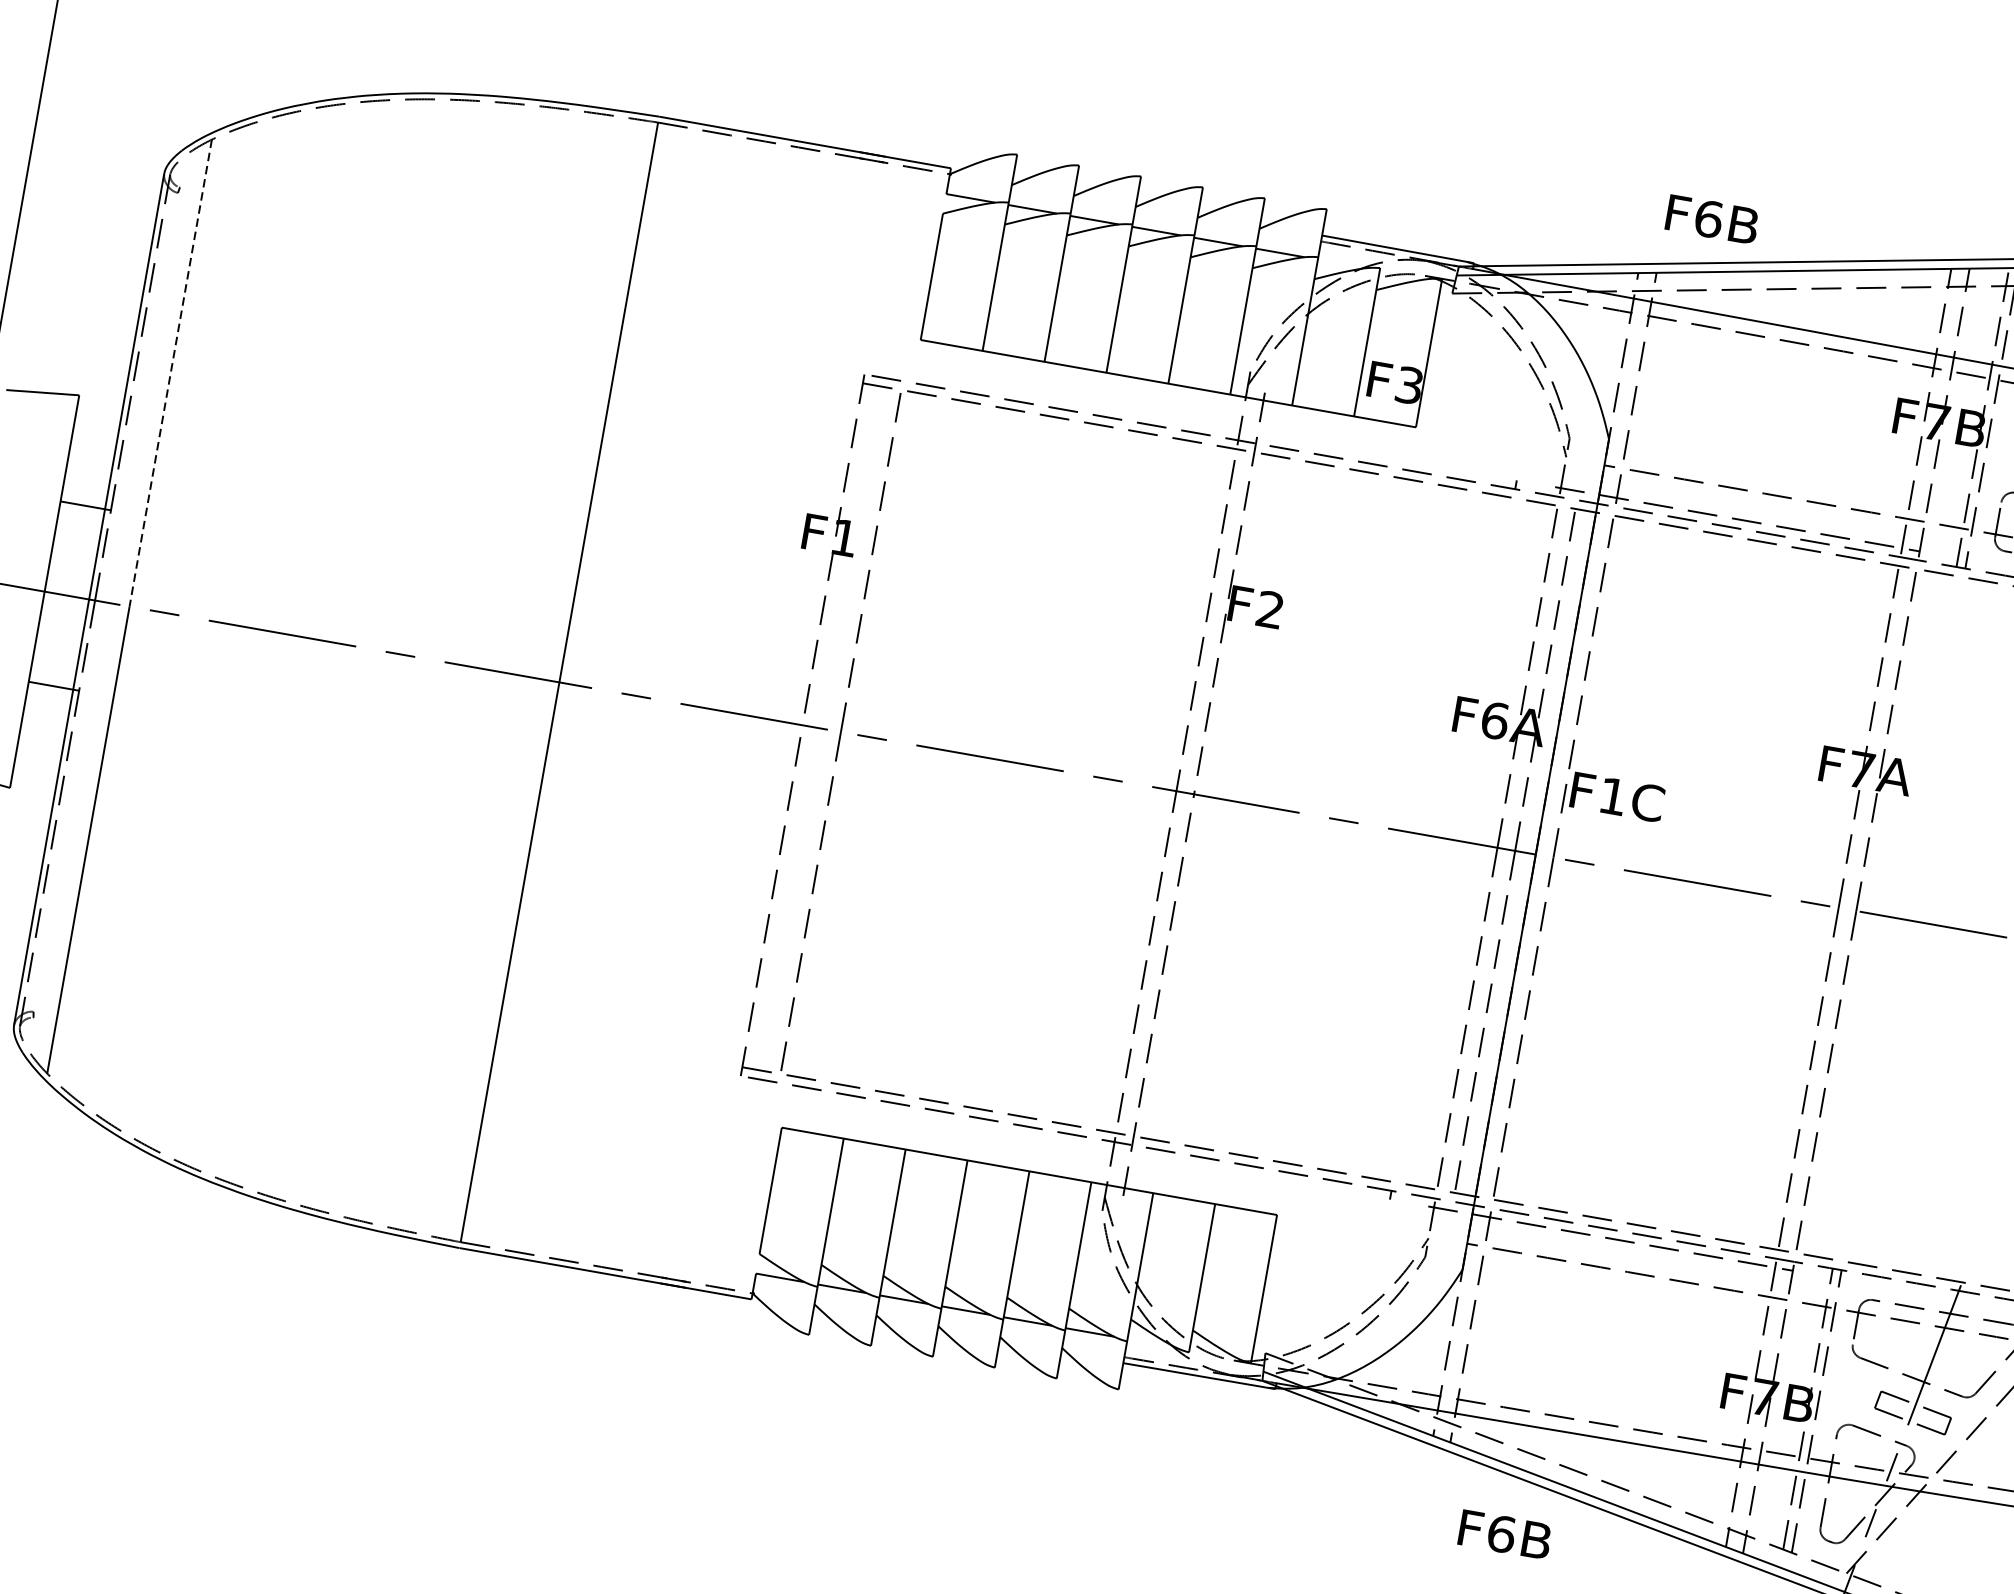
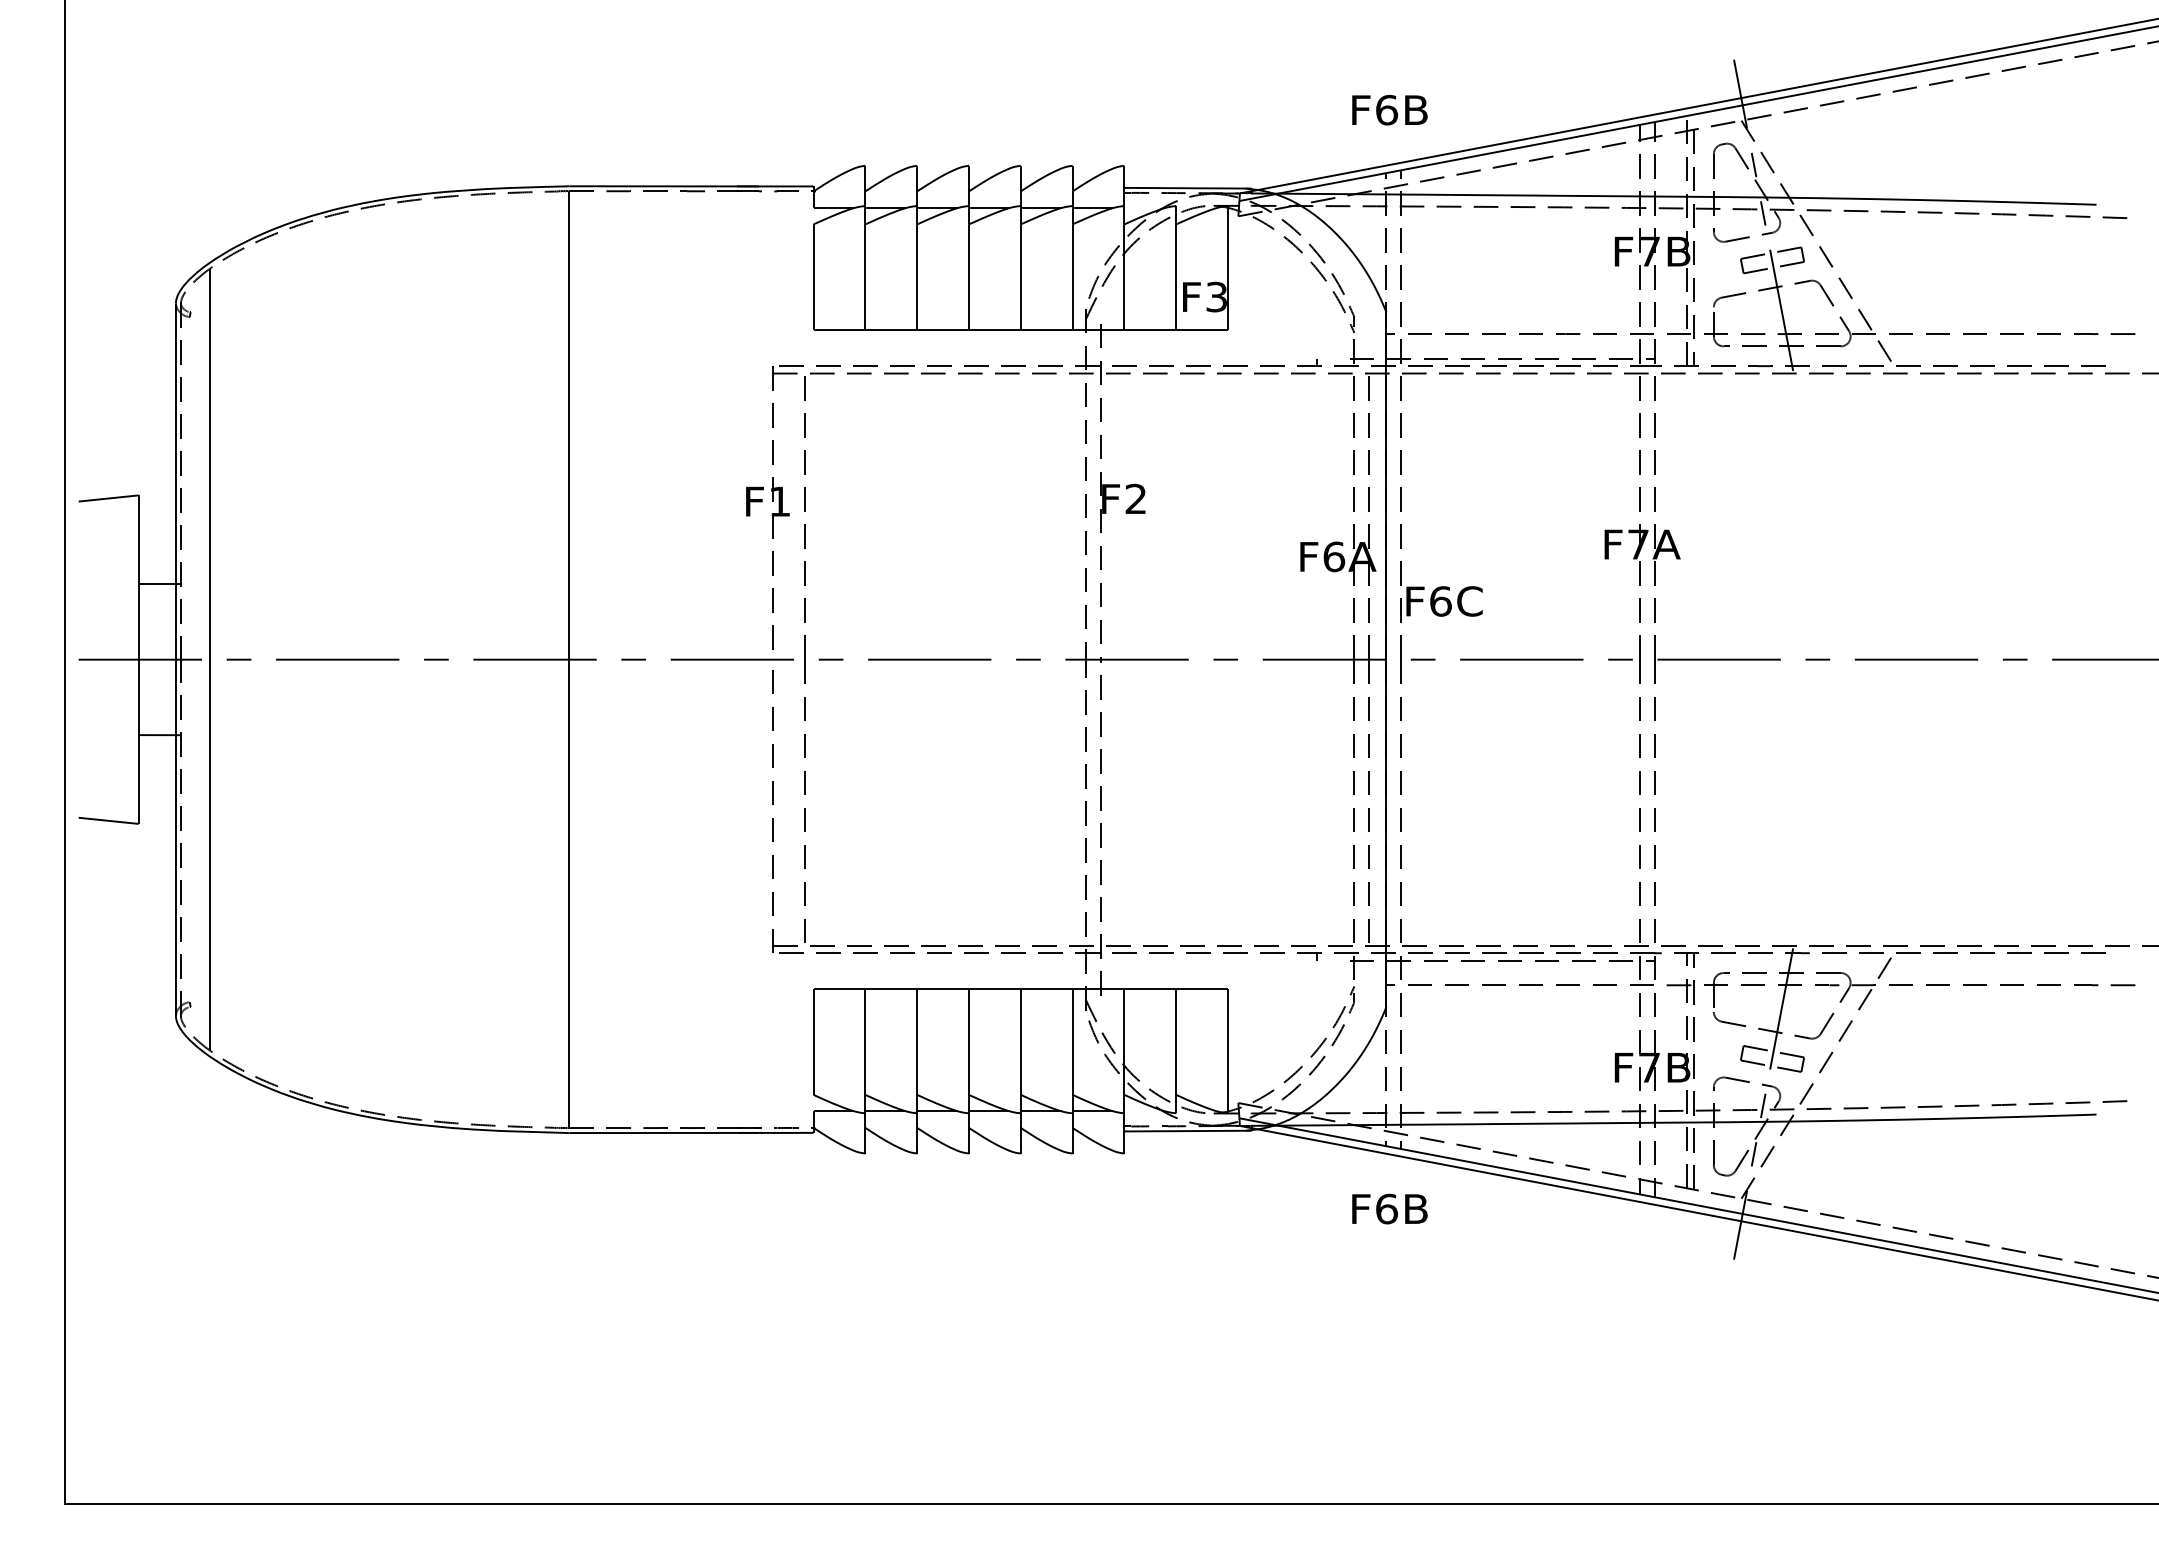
text: (1711, 219) -> (1389, 110), moved
line: (170, 373) -> (209, 464), dashed -> solid
text: (1612, 796) -> (1440, 601), F1C -> F6C
text: (1504, 1533) -> (1389, 1208), moved

